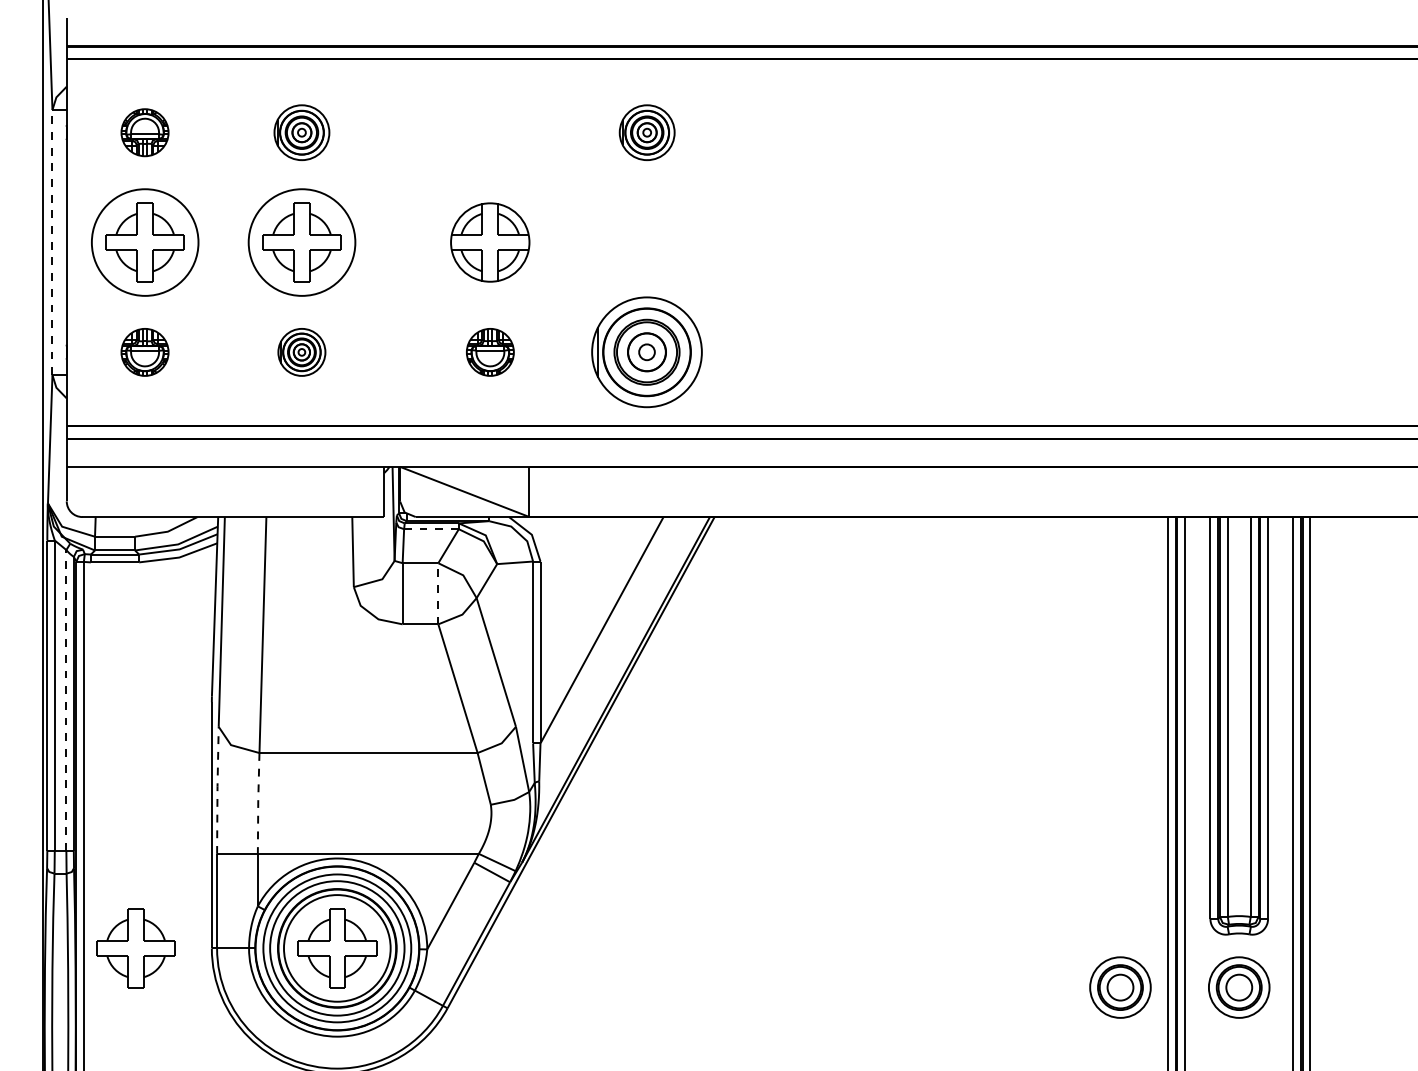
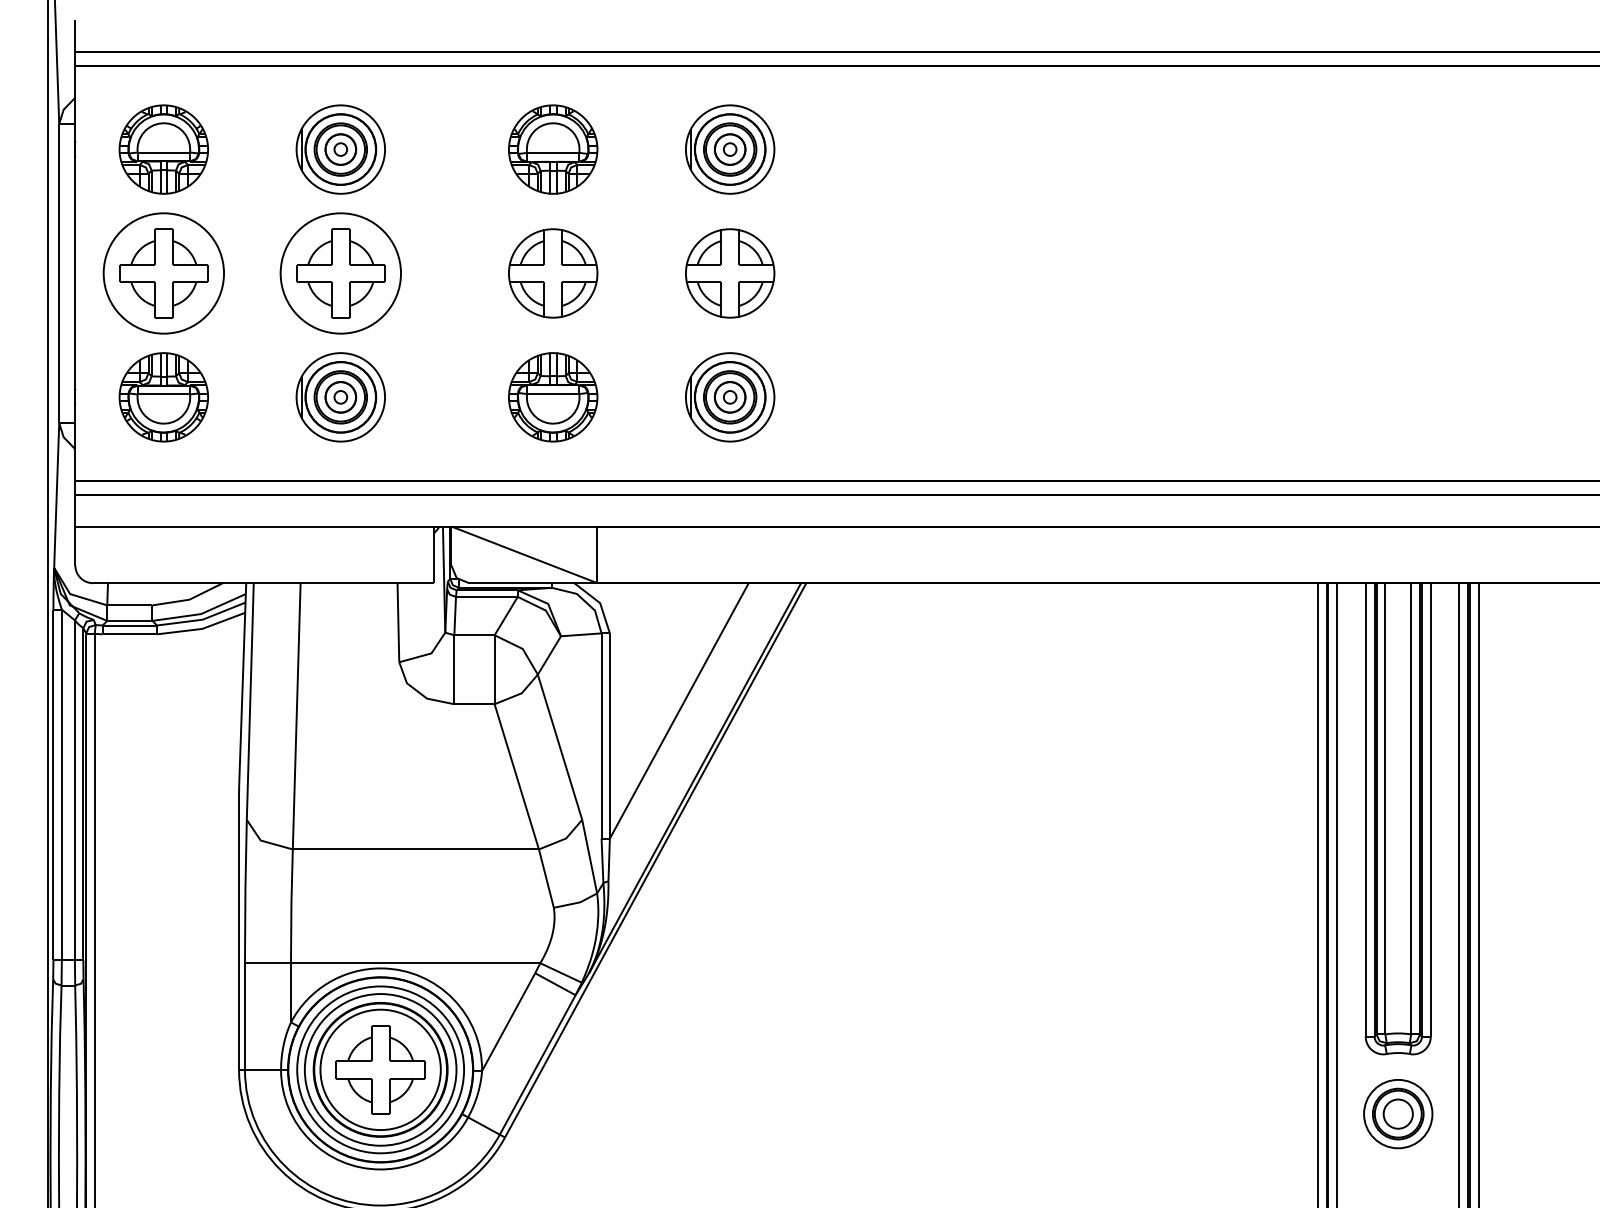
part: (144, 132) -> (163, 149), size x1.67
part: (301, 132) -> (340, 149), size x1.43
part: (490, 132) -> (553, 149), added
part: (647, 132) -> (730, 149), size x1.43
line: (52, 242) -> (59, 273), dashed -> solid
part: (647, 242) -> (730, 273), added
part: (144, 352) -> (163, 397), size x1.67
part: (301, 352) -> (340, 397), size x1.67
part: (490, 352) -> (553, 397), size x1.67
part: (647, 352) -> (730, 397), size x0.71
line: (431, 528) -> (486, 596), dashed -> solid
line: (438, 593) -> (494, 669), dashed -> solid
line: (65, 700) -> (74, 790), dashed -> solid
line: (217, 789) -> (245, 890), dashed -> solid
line: (258, 802) -> (291, 905), dashed -> solid
part: (136, 948) -> (153, 1069), removed
part: (1120, 987) -> (1264, 1114), removed

